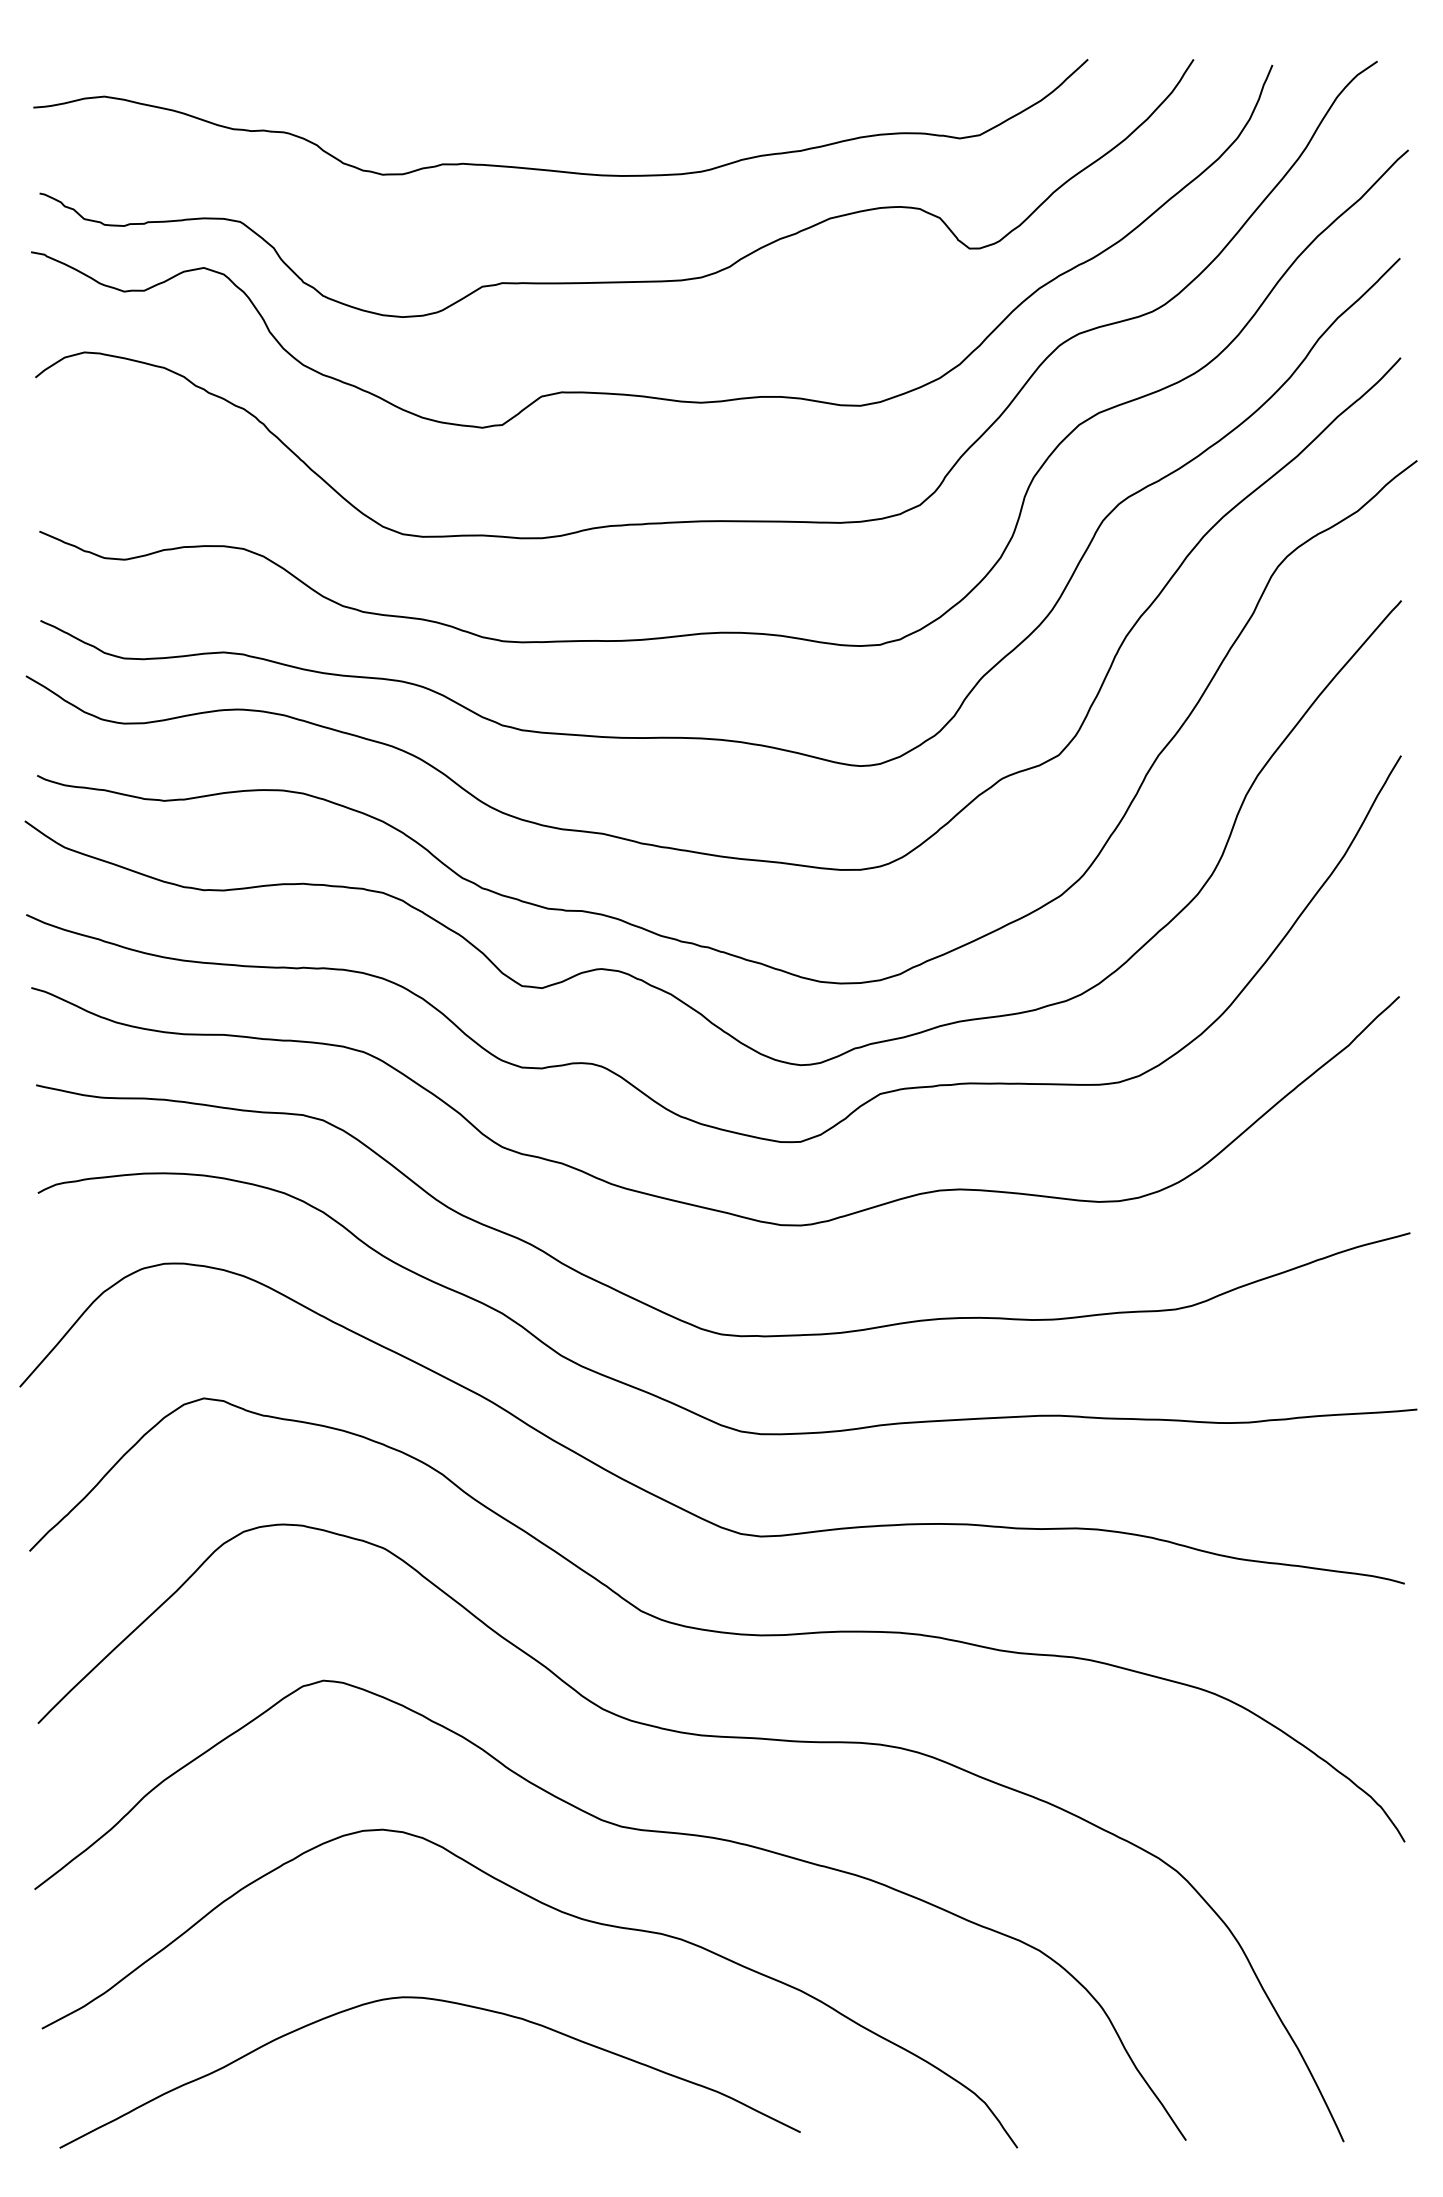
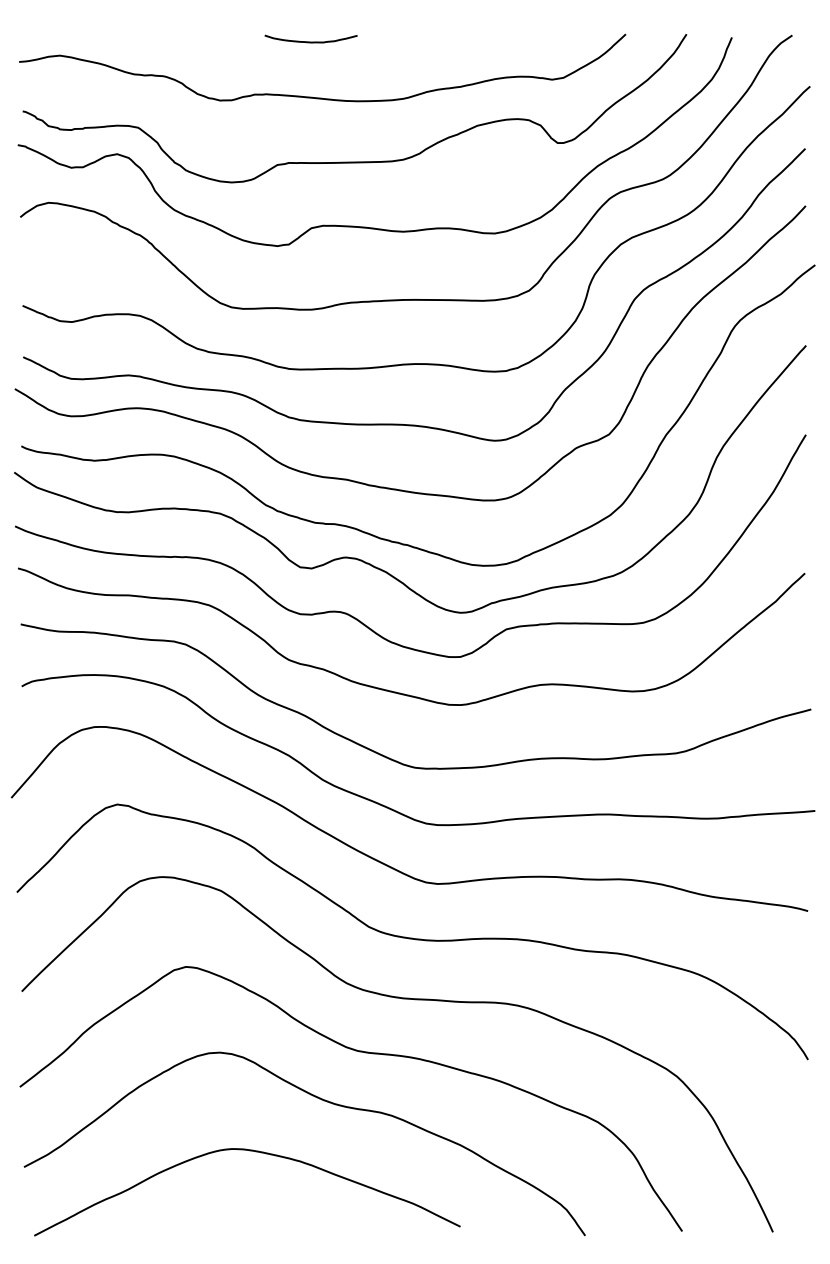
curve: (539, 72) -> (310, 41), added

